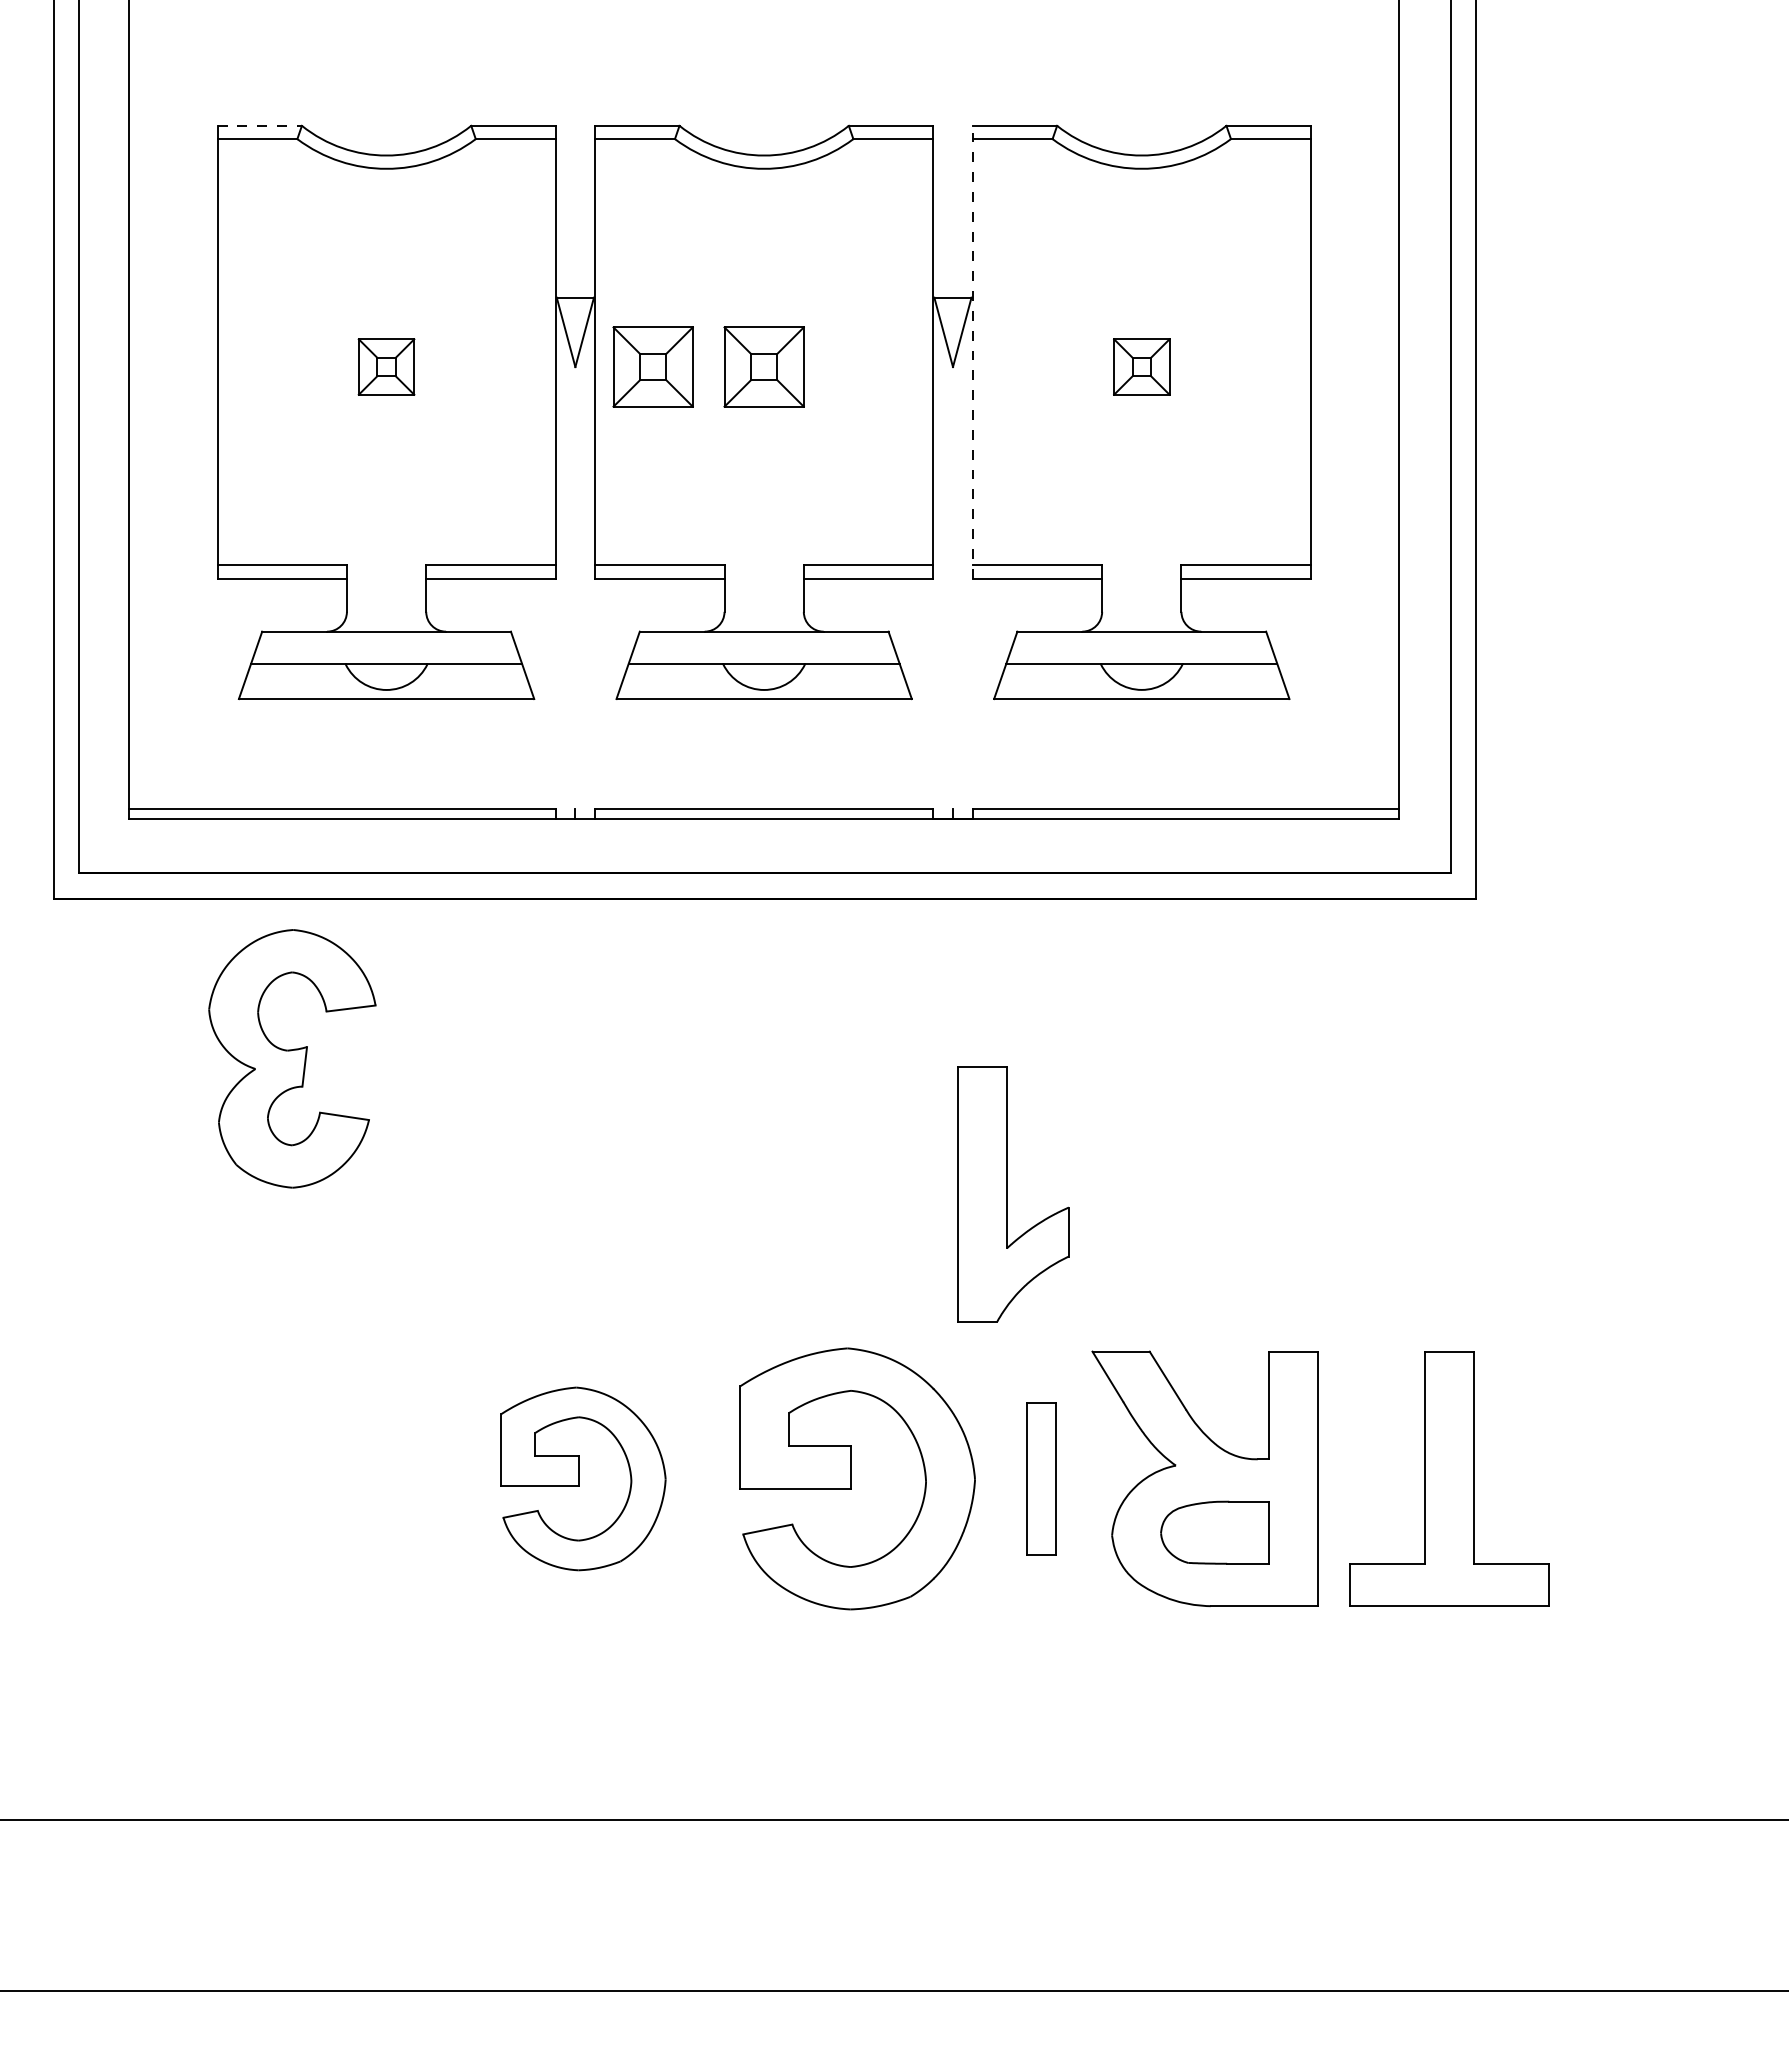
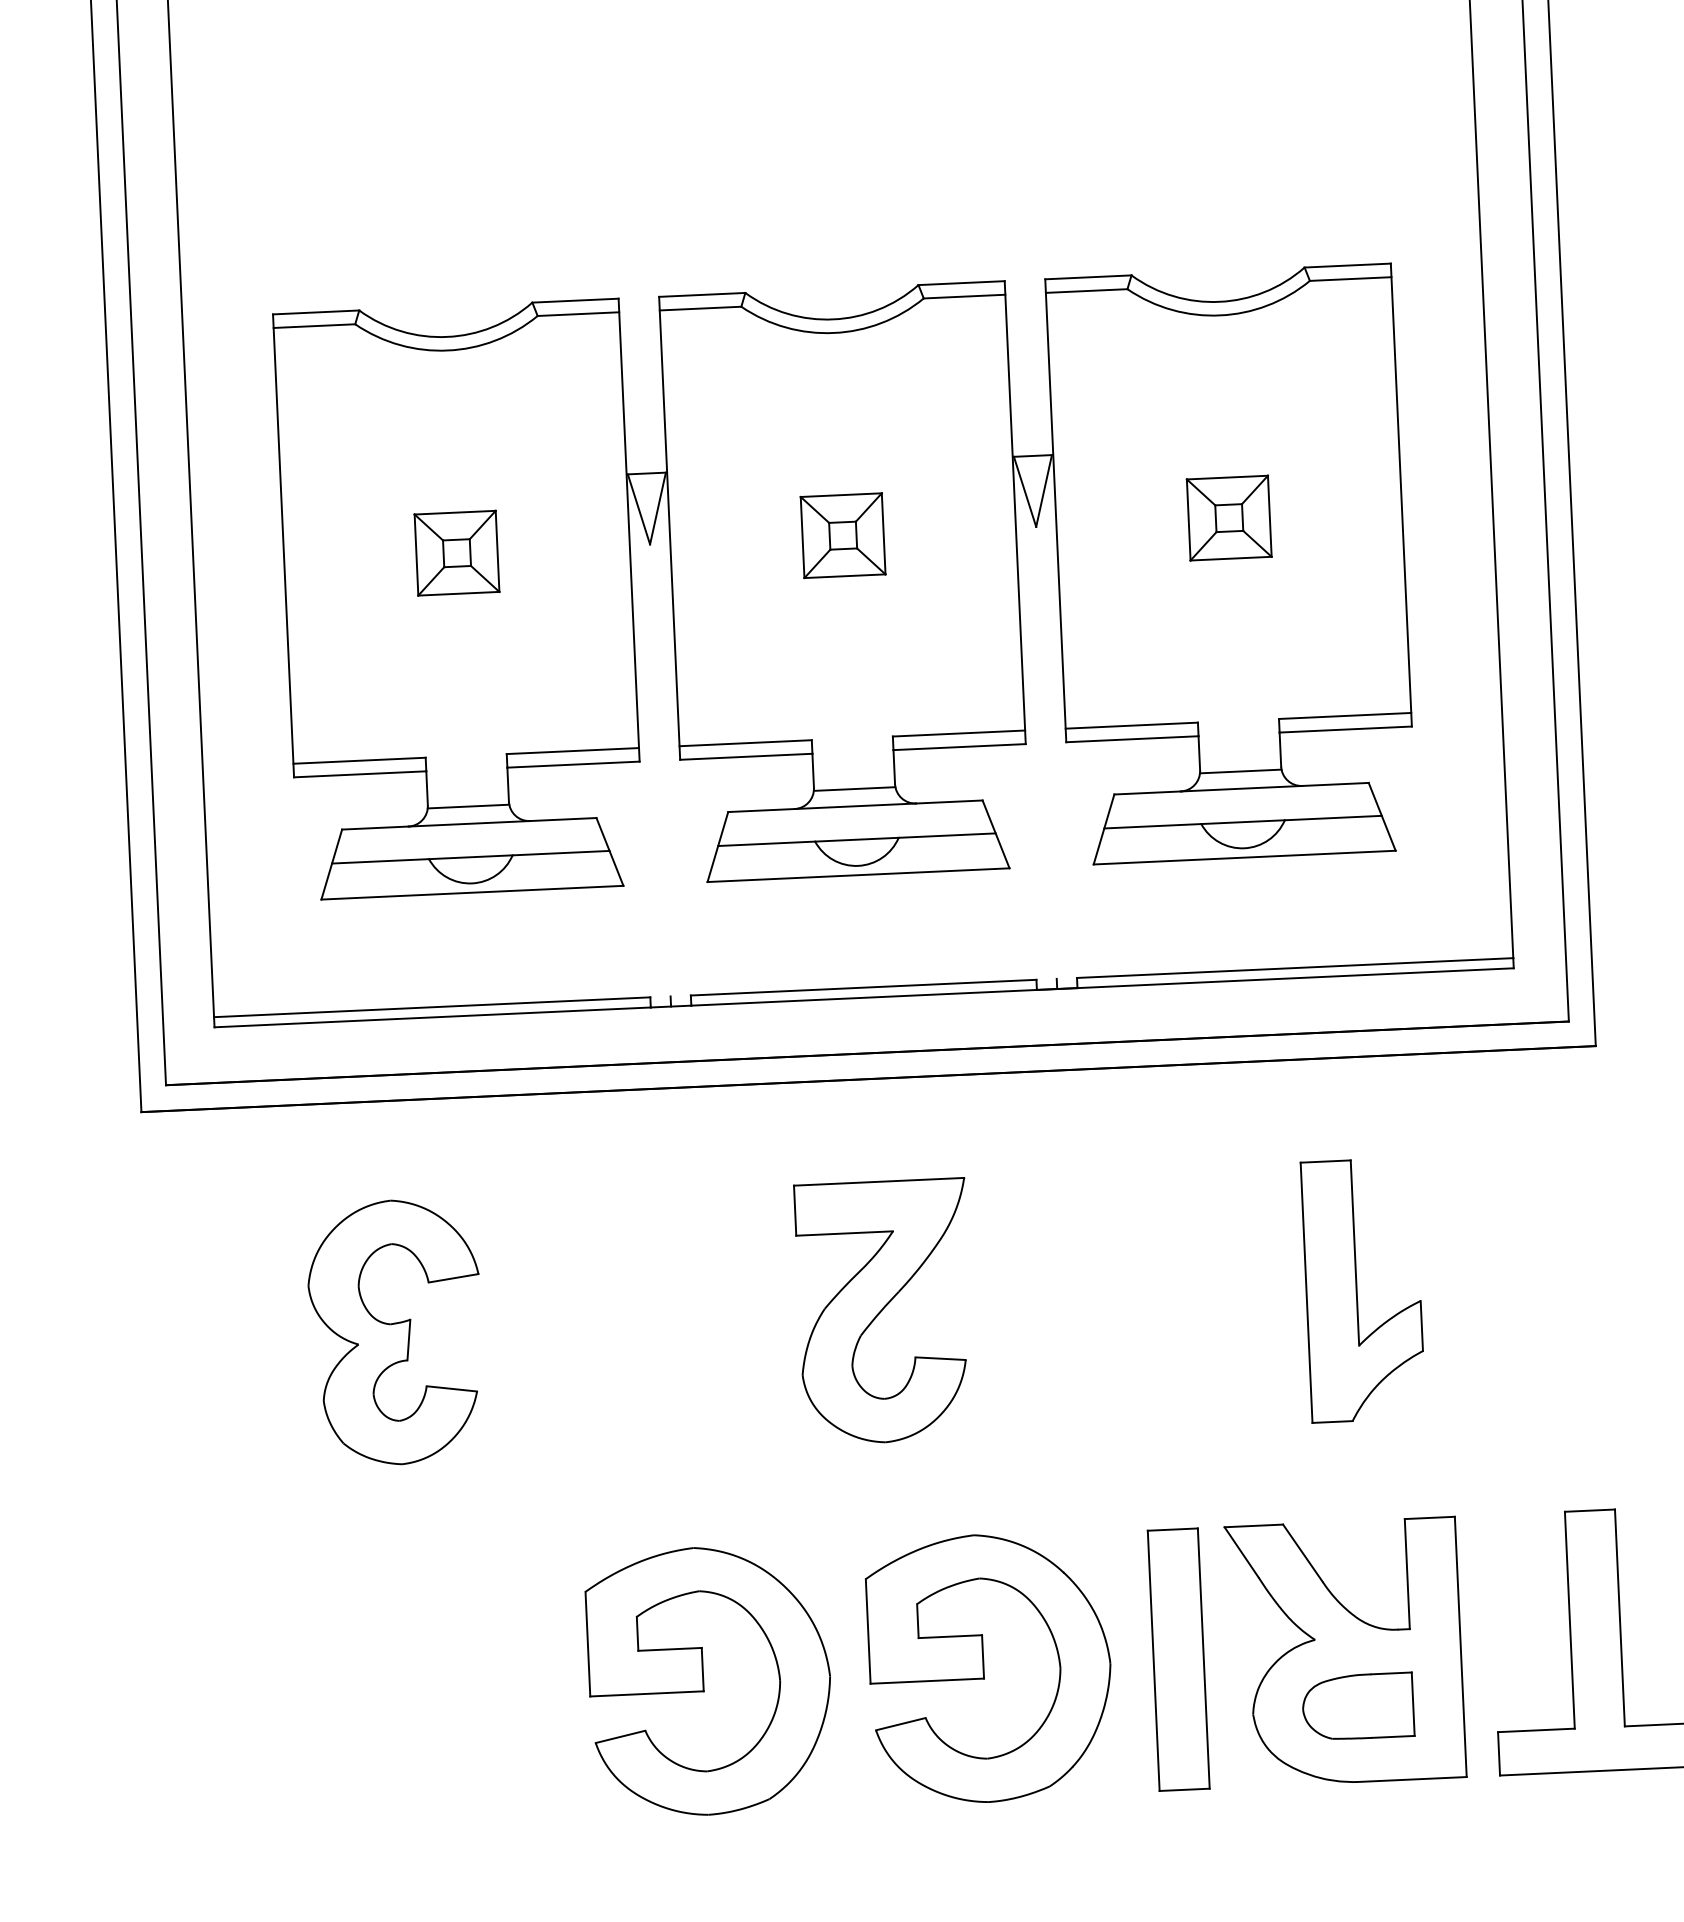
line: (260, 125) -> (316, 312), dashed -> solid
line: (972, 351) -> (1055, 510), dashed -> solid
part: (386, 366) -> (456, 552), size x1.43
part: (652, 366) -> (728, 540), removed
part: (1141, 366) -> (1228, 517), size x1.43
line: (386, 614) -> (468, 806), added
line: (764, 614) -> (854, 788), added
line: (1141, 614) -> (1240, 771), added
part: (292, 1058) -> (395, 1332), moved
part: (770, 1126) -> (884, 1311), added
part: (1013, 1194) -> (1363, 1290), moved
part: (583, 1478) -> (709, 1680), size x1.43
part: (1041, 1478) -> (1178, 1659), size x1.67

